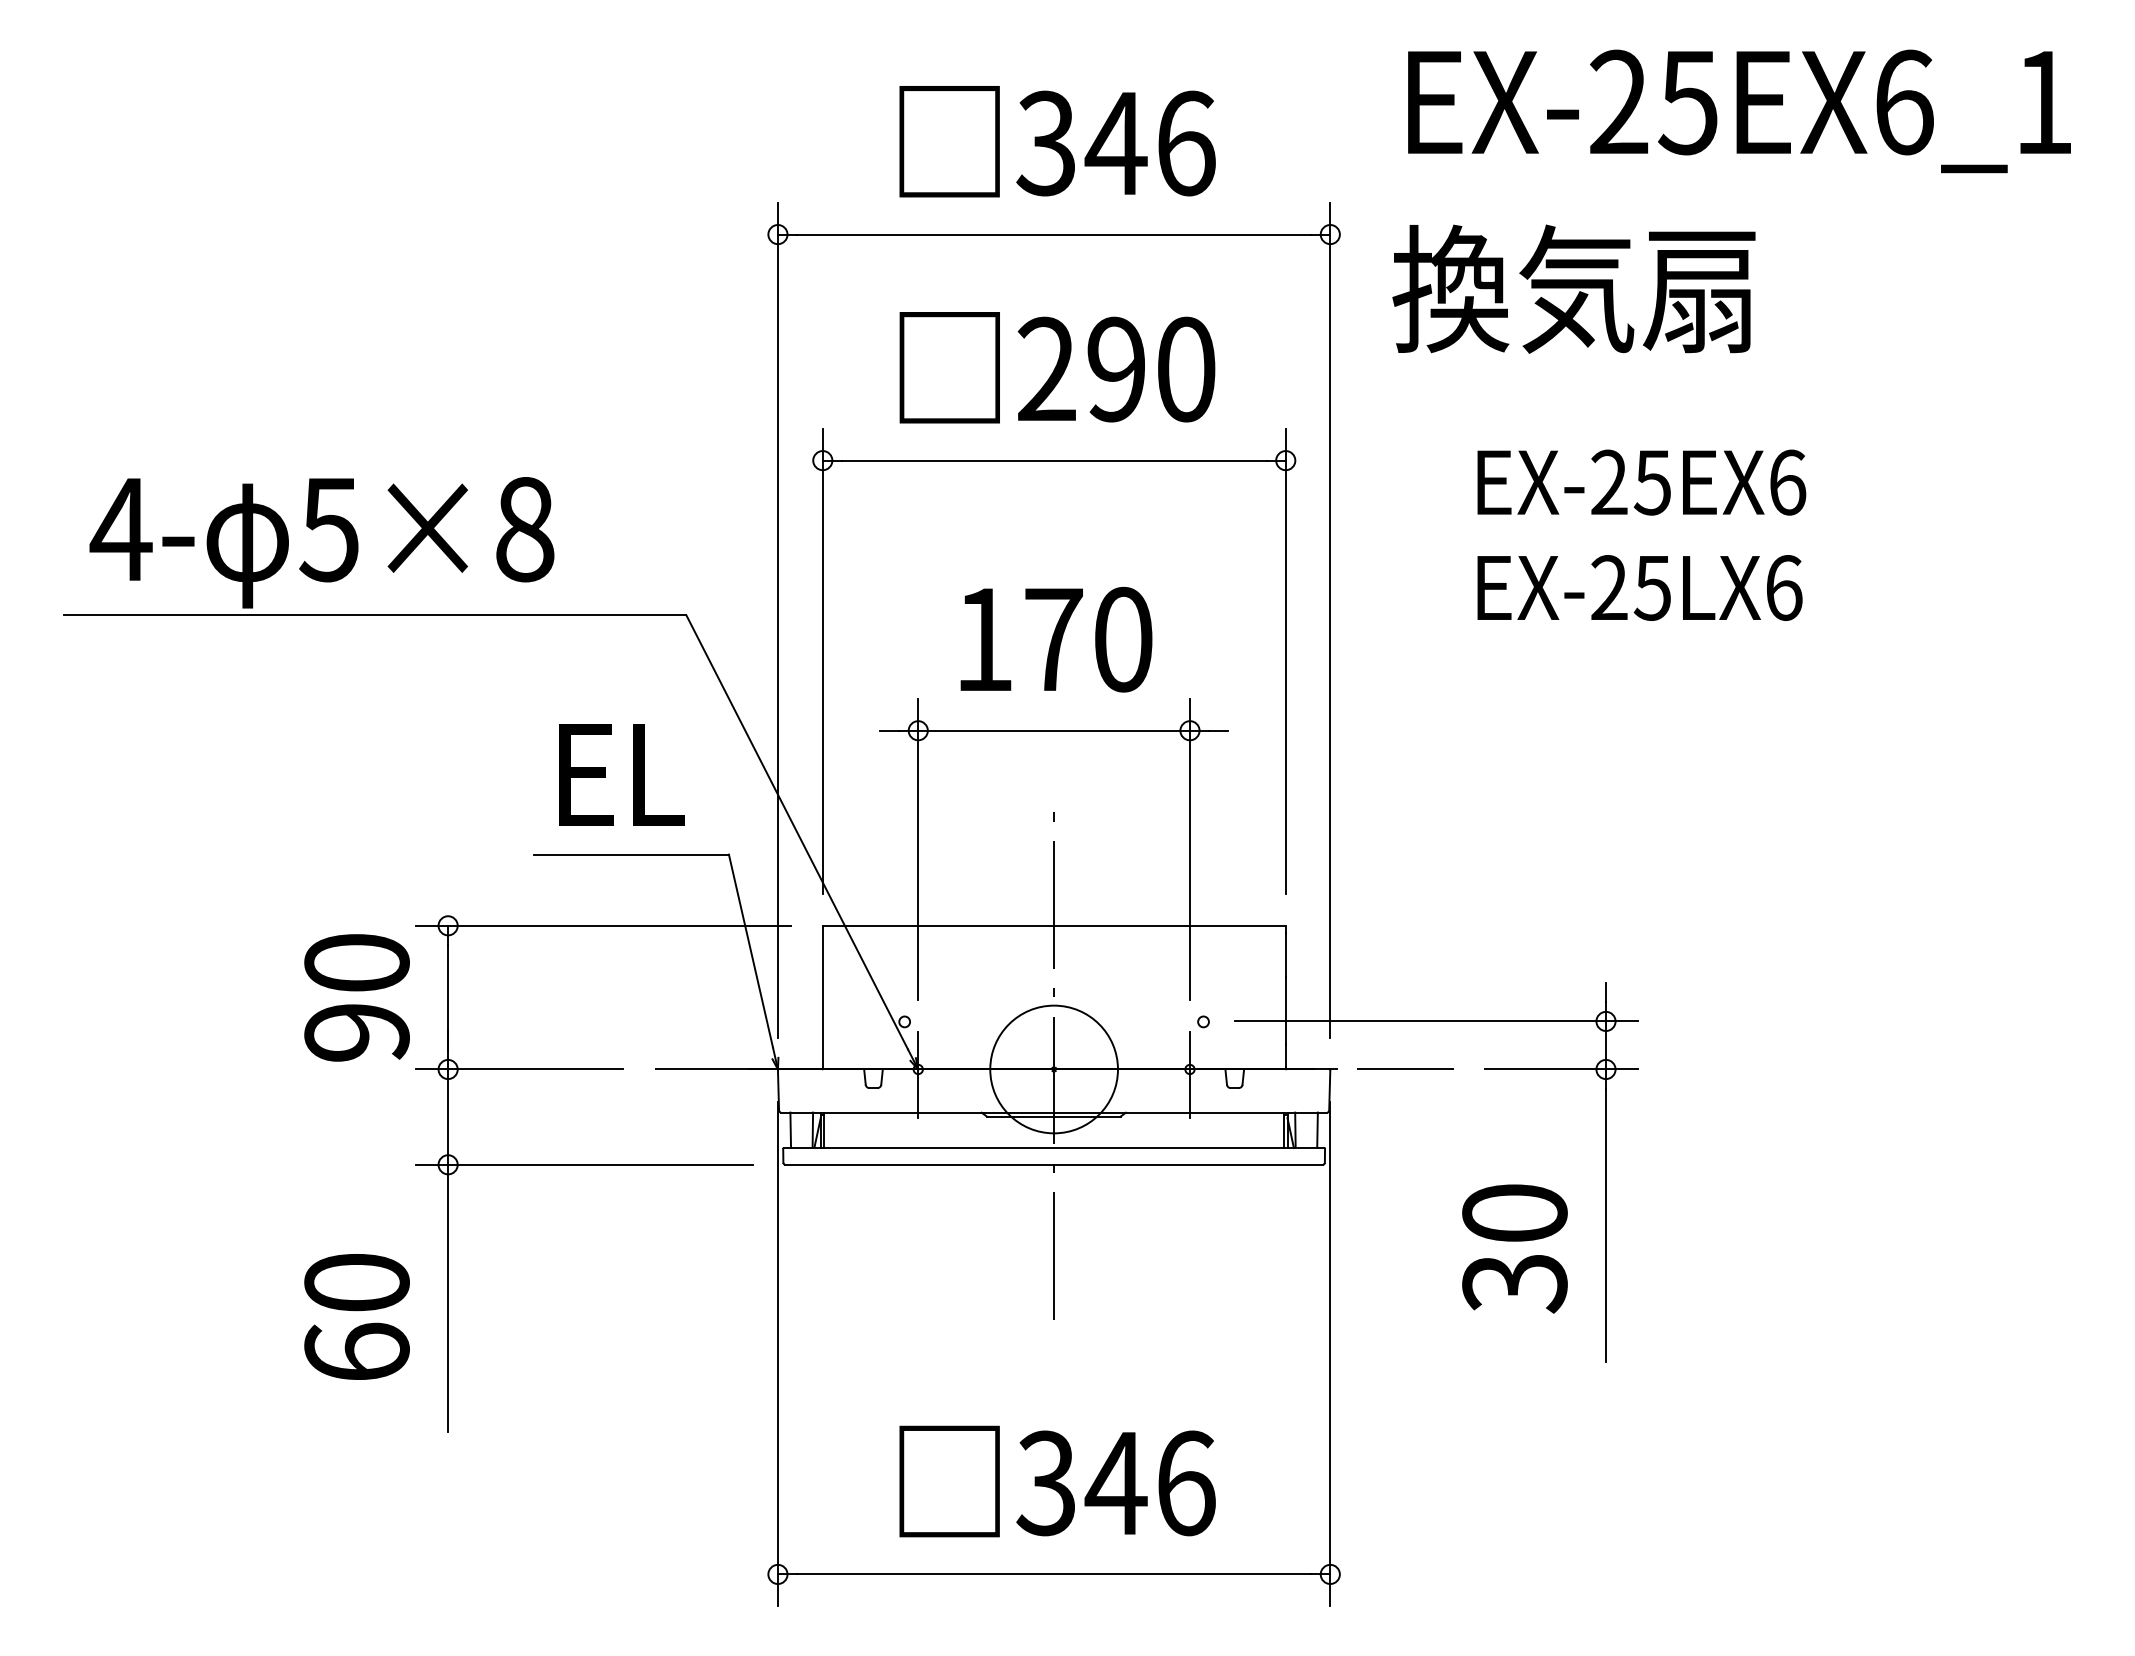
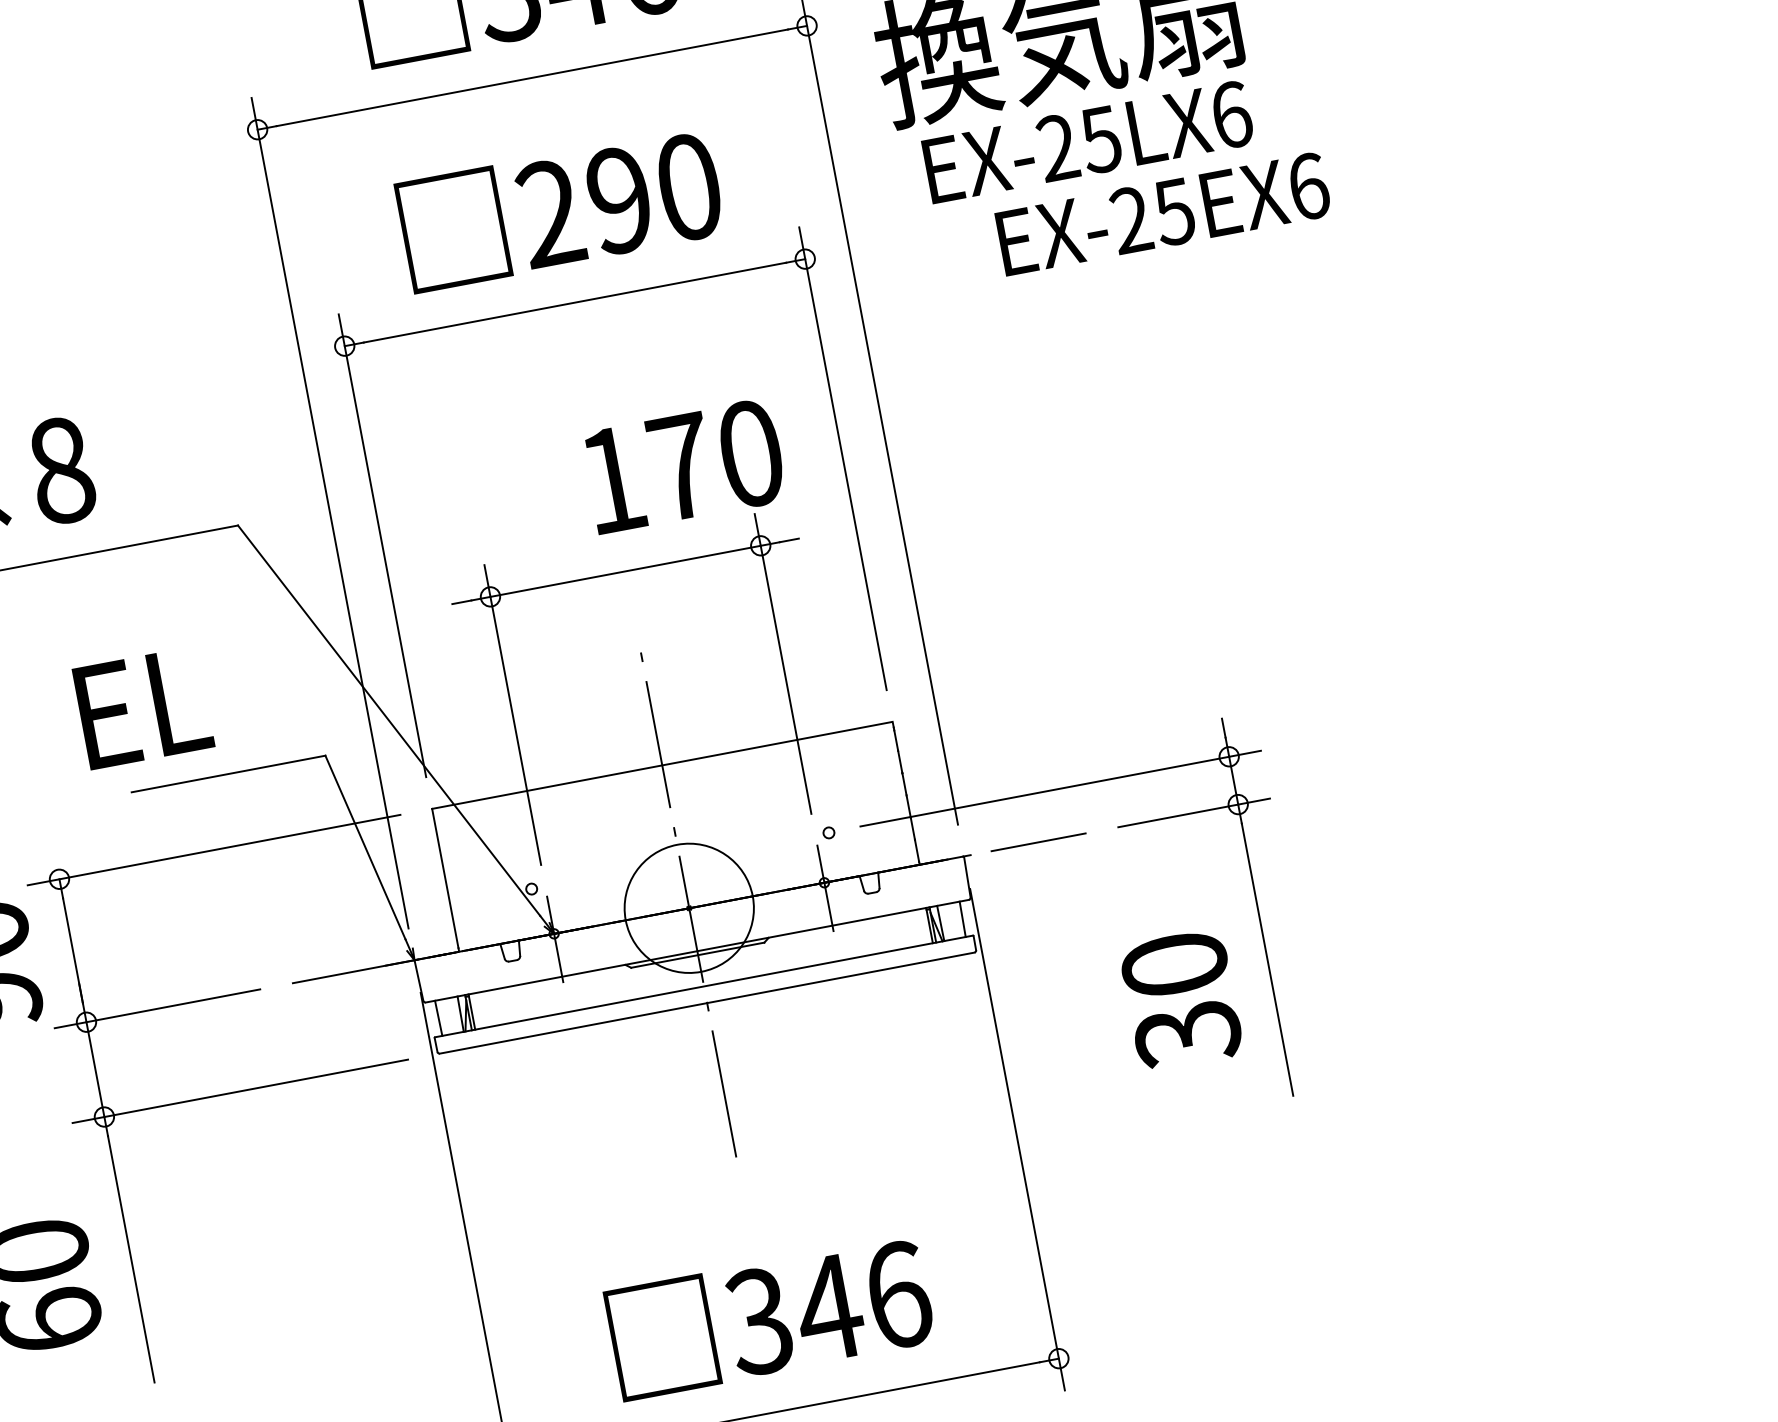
text: (1639, 587) -> (1087, 141), moved
text: (1056, 639) -> (684, 466), moved
text: (621, 774) -> (142, 707), moved

